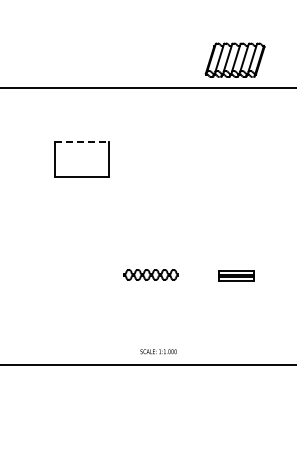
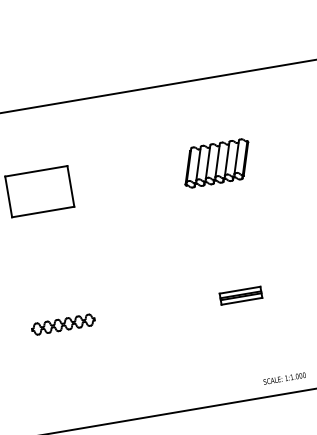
part: (234, 59) -> (215, 162), moved
line: (82, 142) -> (36, 171), dashed -> solid
part: (150, 274) -> (62, 324), moved
text: (158, 351) -> (284, 378), moved

